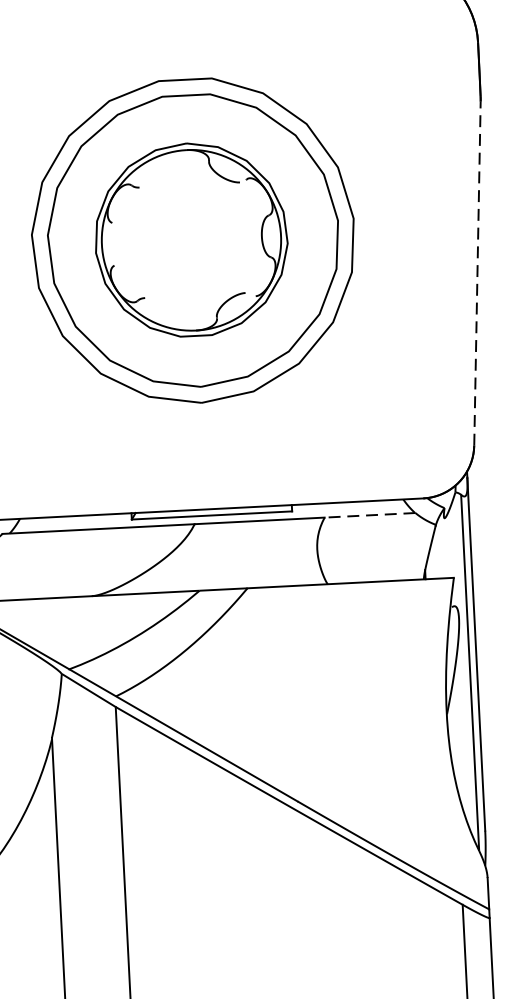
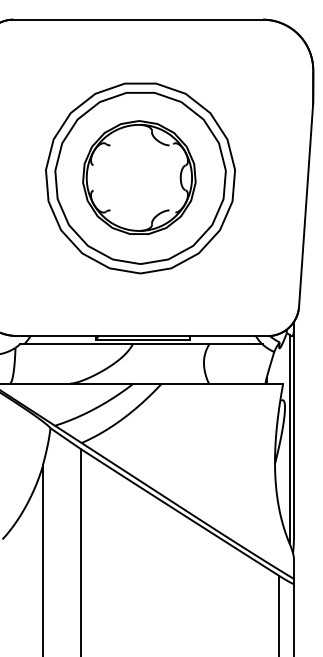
line: (478, 272) -> (306, 205), dashed -> solid
line: (369, 515) -> (235, 344), dashed -> solid

